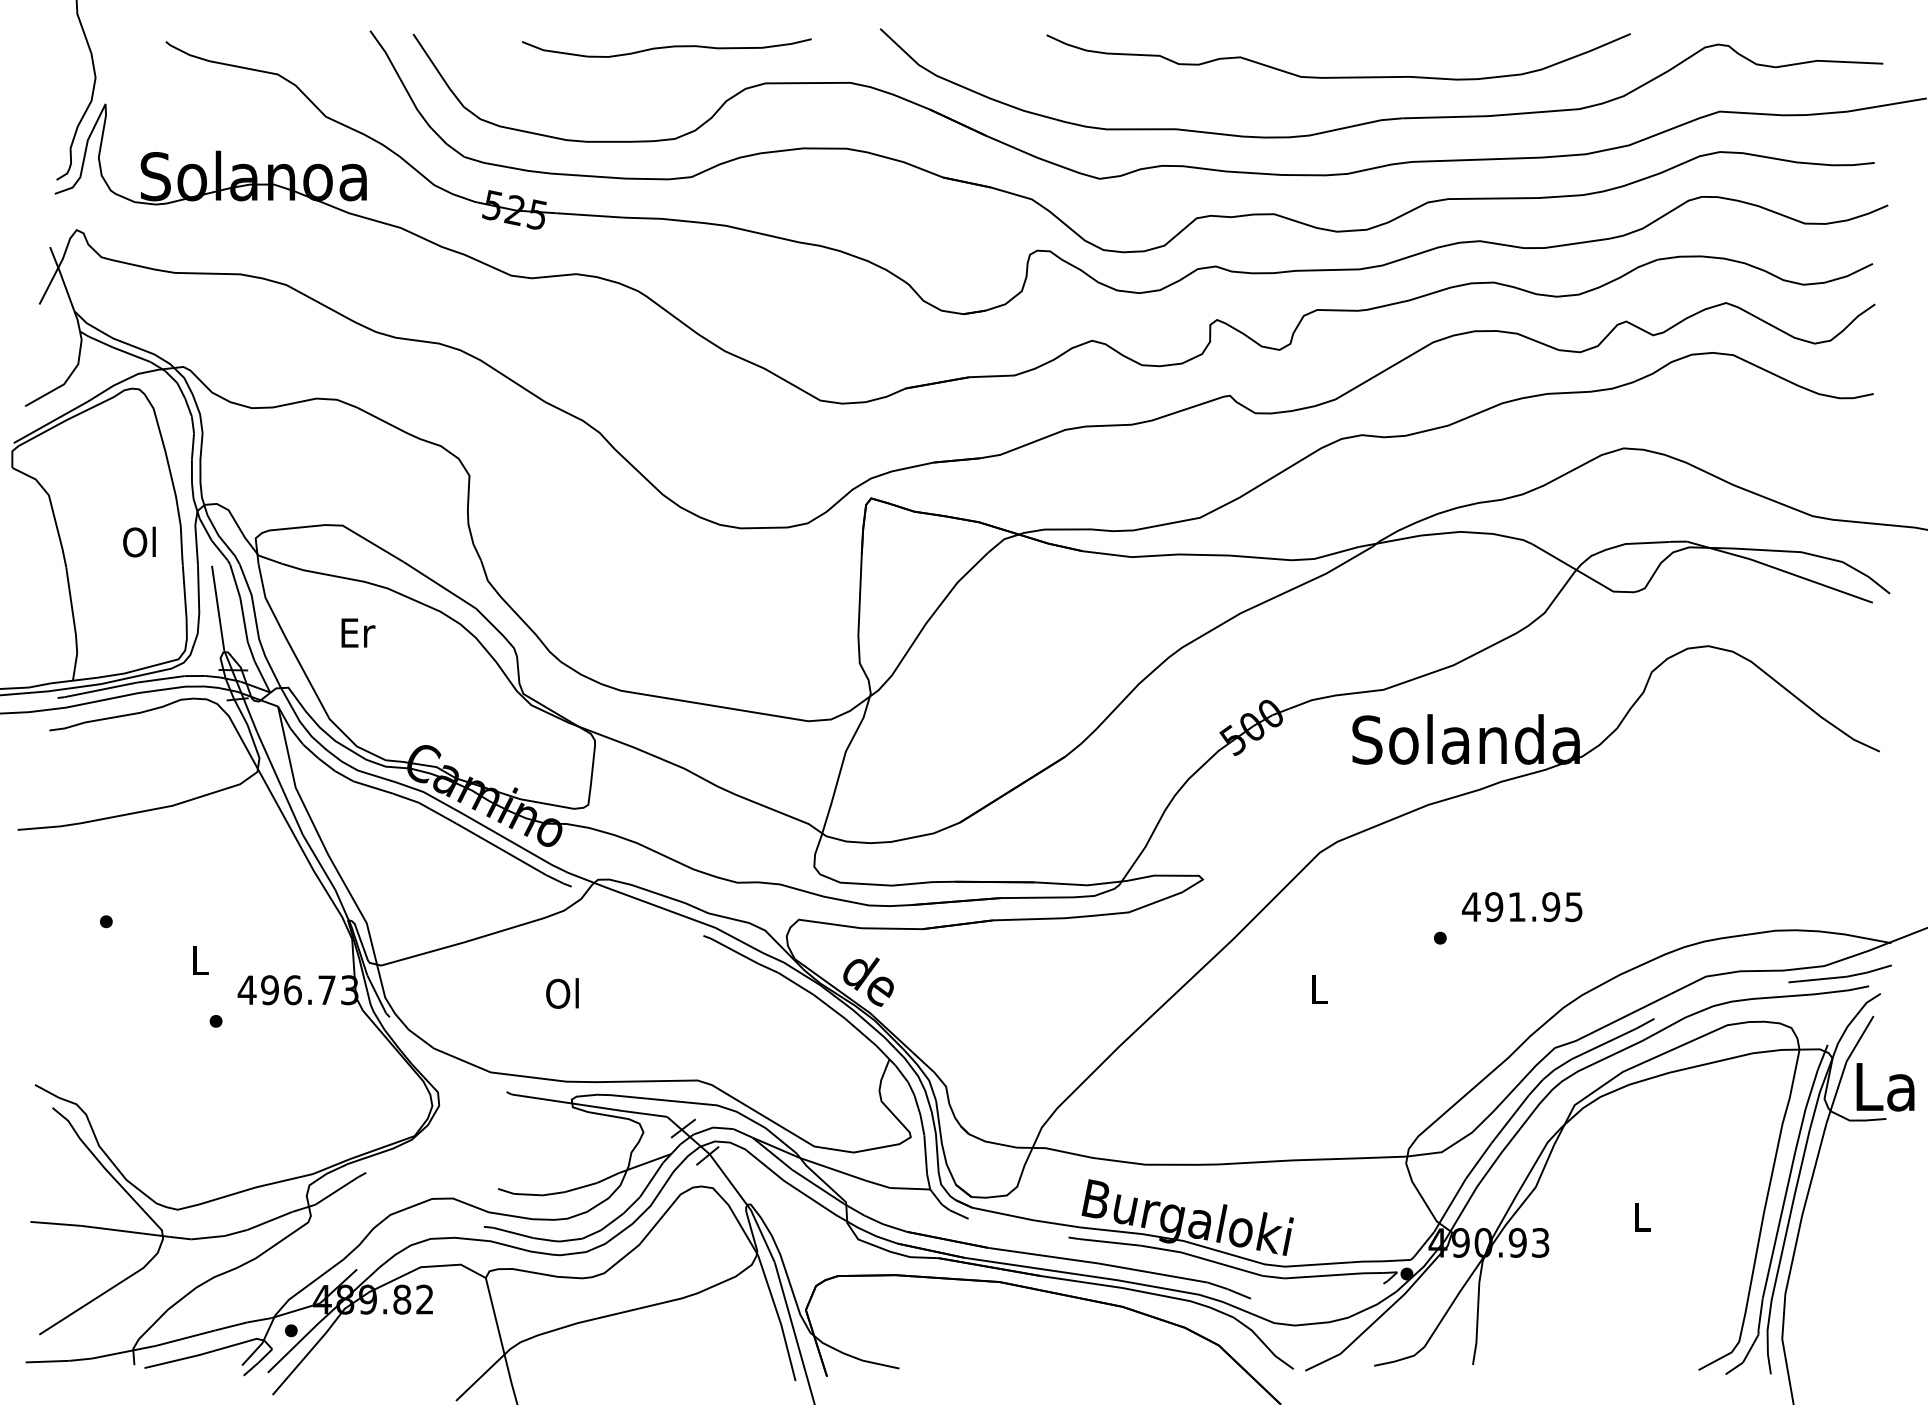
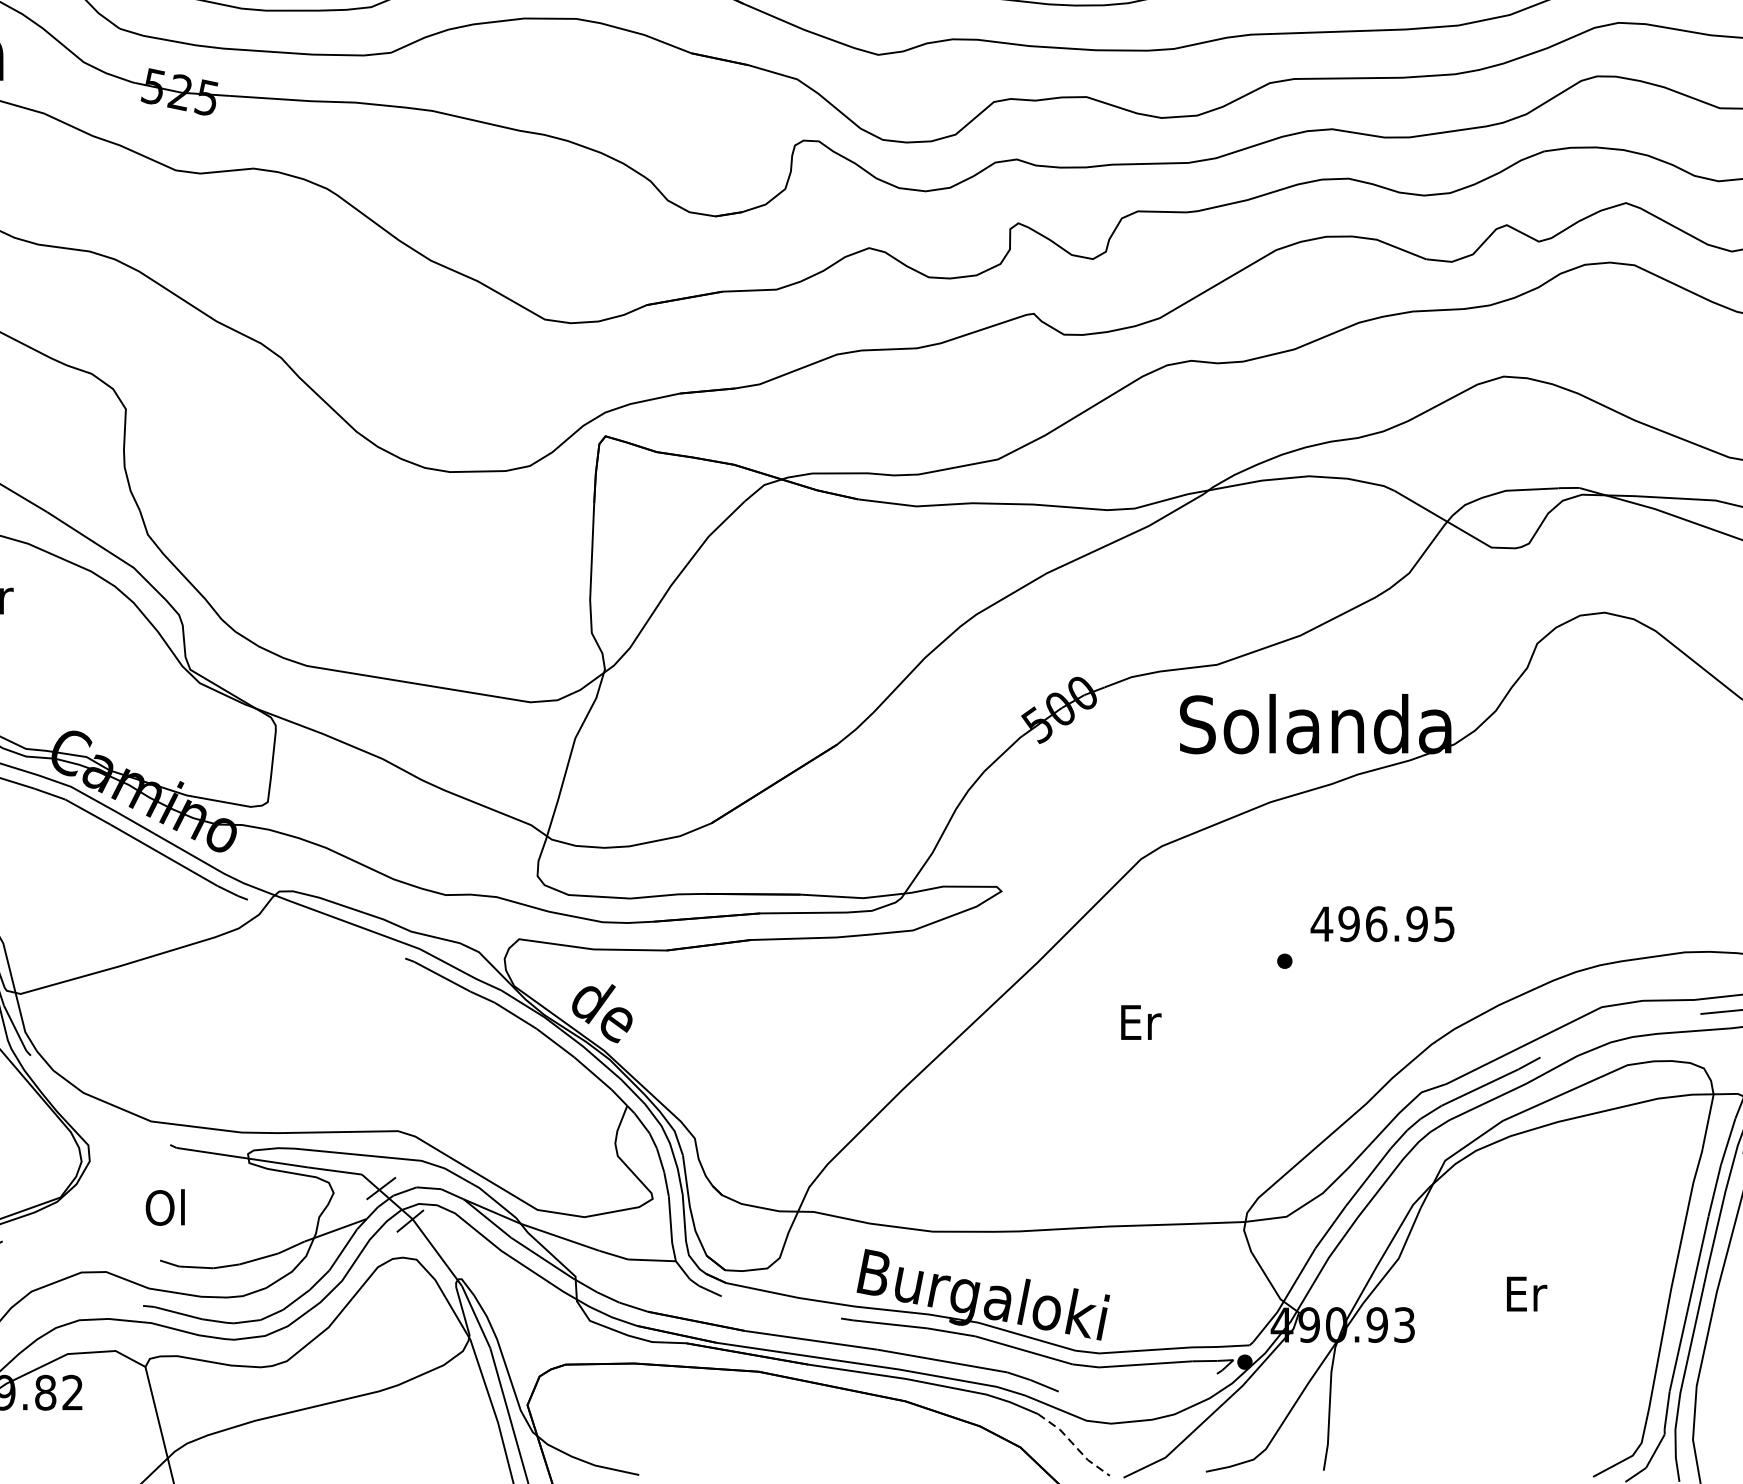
text: (1517, 907) -> (1376, 924), 491.95 -> 496.95
text: (1320, 989) -> (1141, 1022), L -> Er
text: (562, 993) -> (165, 1207), moved
text: (1643, 1216) -> (1527, 1293), L -> Er
line: (1263, 1343) -> (1073, 1445), solid -> dashed

